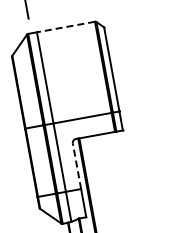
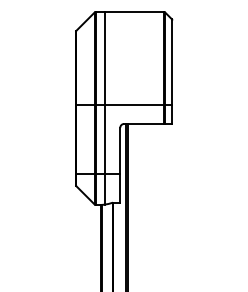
line: (66, 27) -> (134, 12), dashed -> solid
line: (77, 165) -> (120, 150), dashed -> solid

